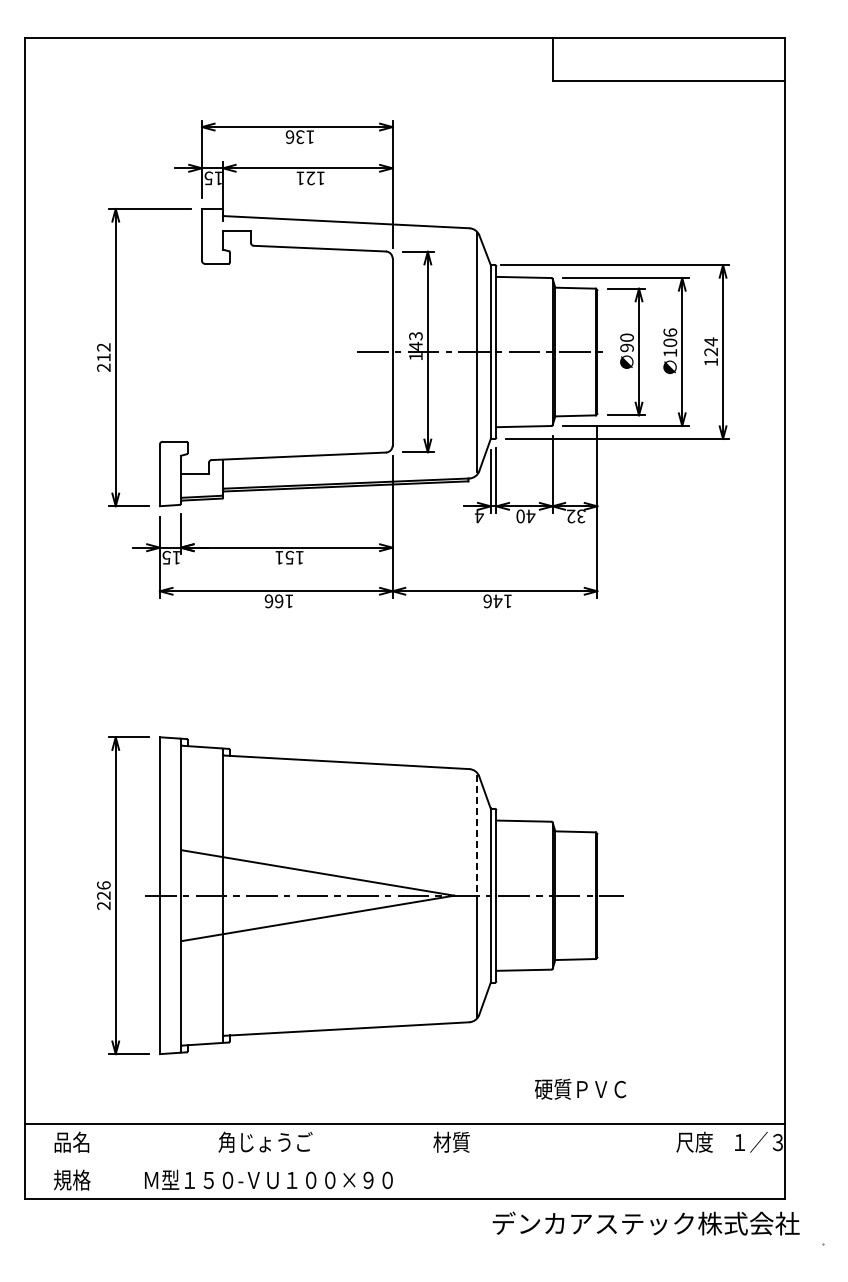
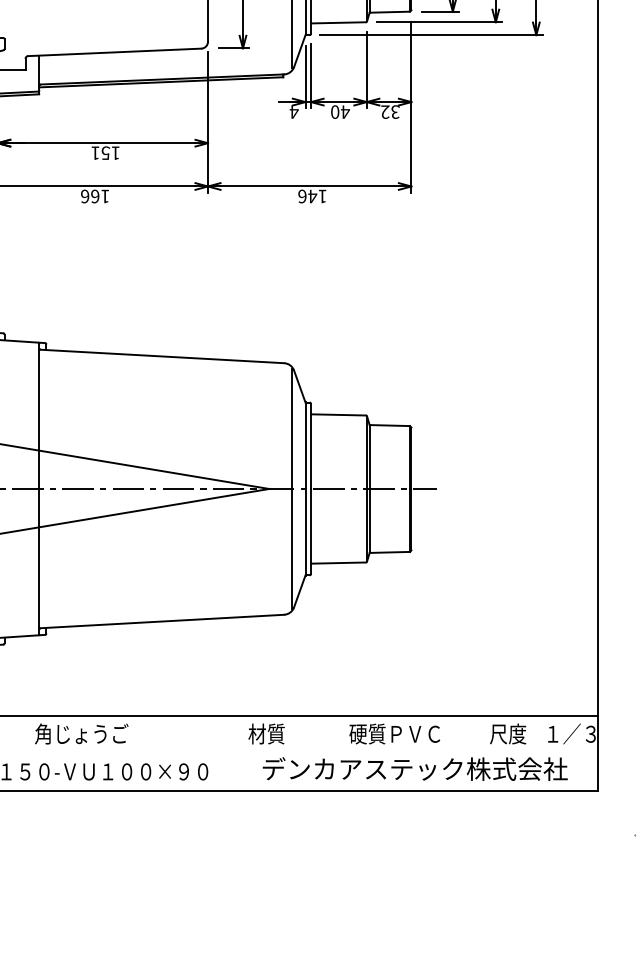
line: (476, 835) -> (291, 429), dashed -> solid
text: (580, 1089) -> (394, 734), moved
text: (645, 1223) -> (414, 769), moved

